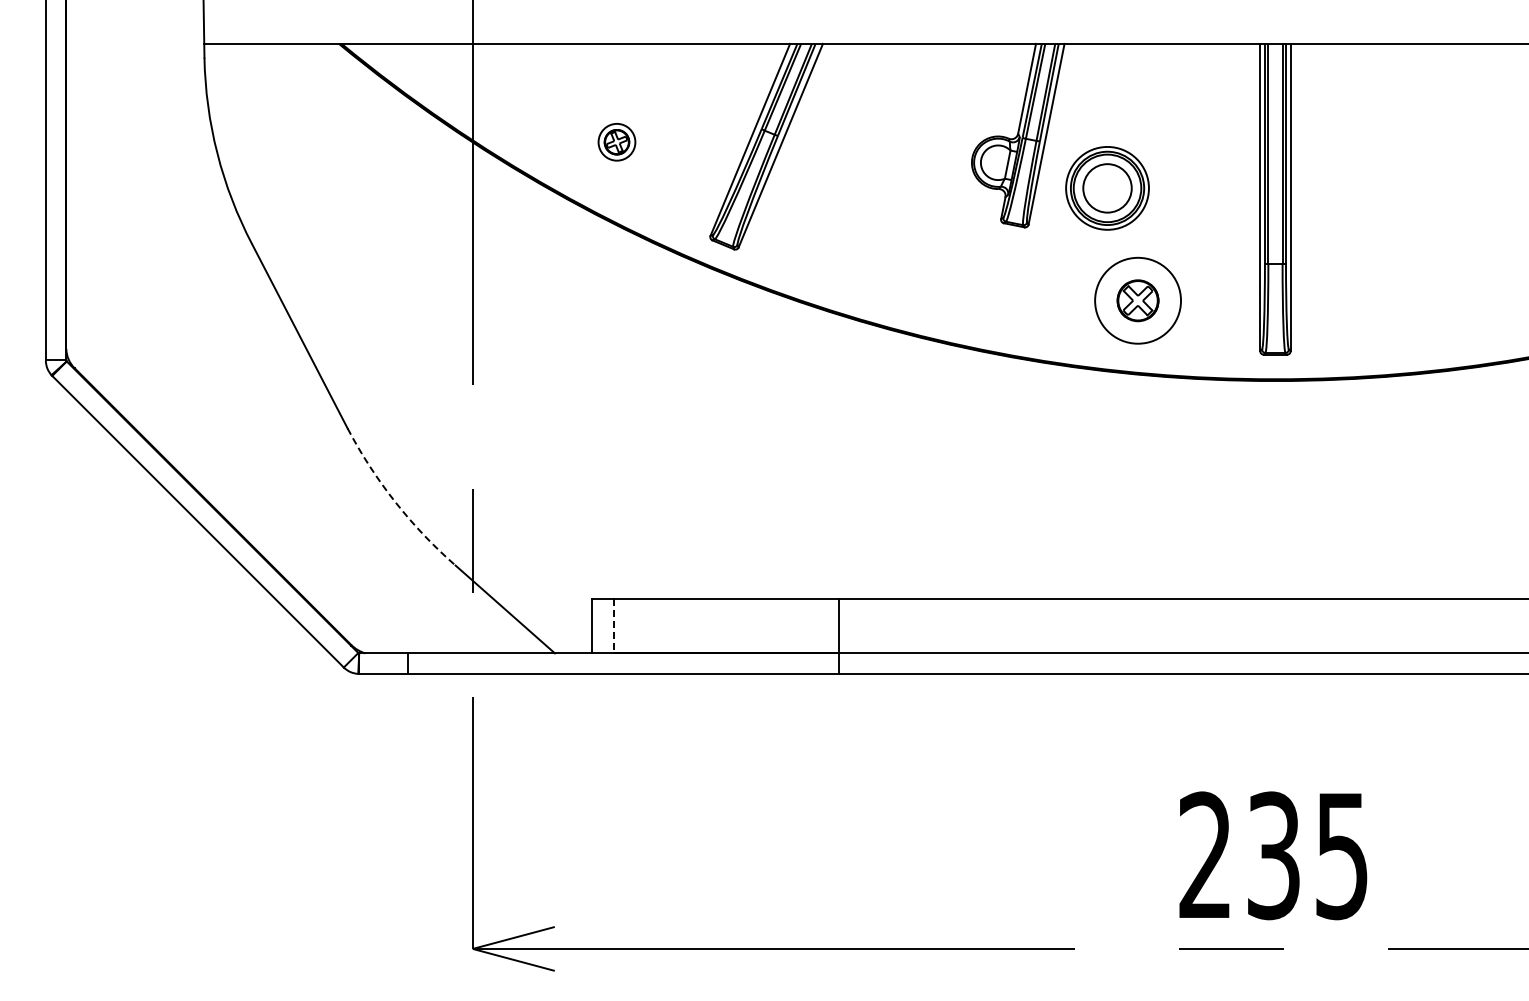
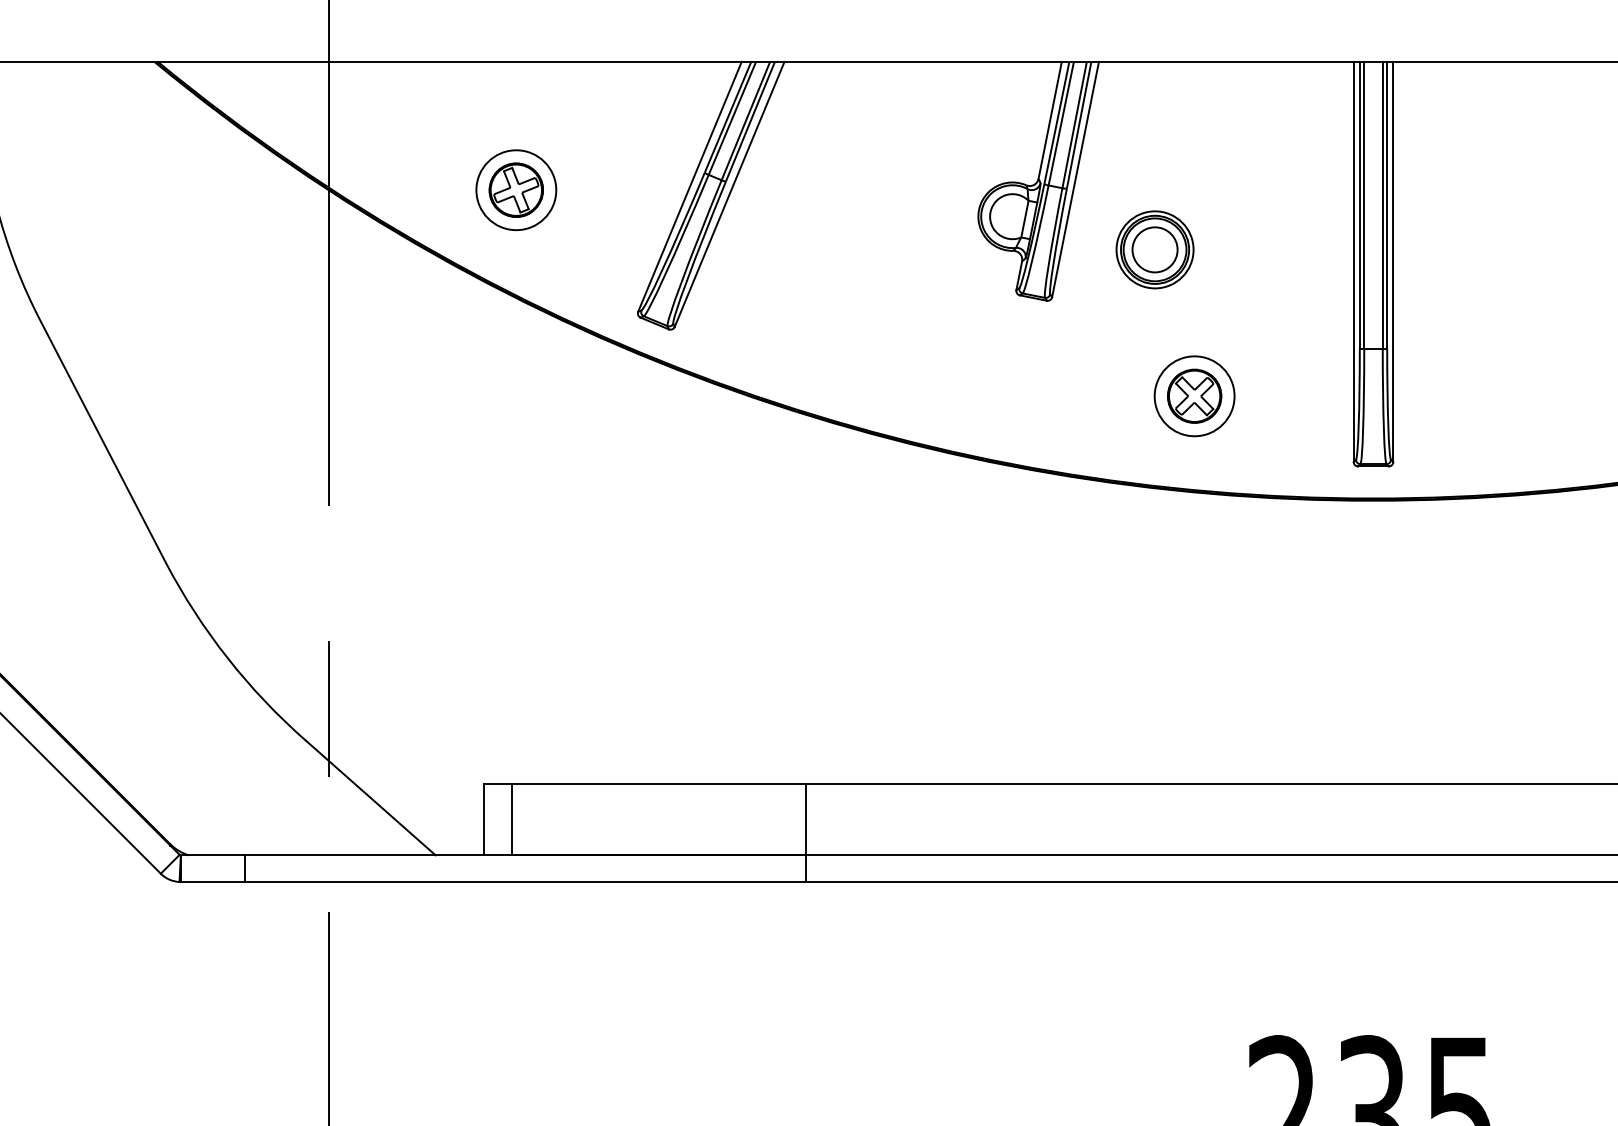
part: (616, 141) -> (515, 188), size x1.67
part: (1107, 187) -> (1154, 248), size x0.71
circle: (1137, 300) -> (1193, 395), size x0.71
arc: (395, 502) -> (228, 658), dashed -> solid
line: (613, 626) -> (511, 820), dashed -> solid

